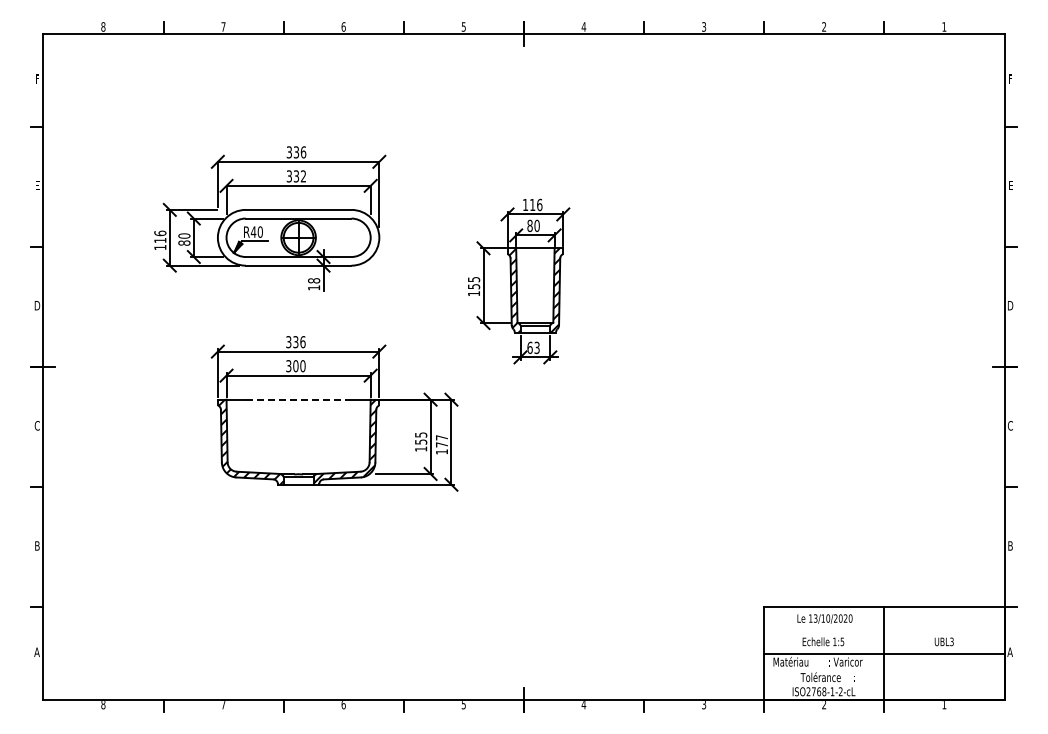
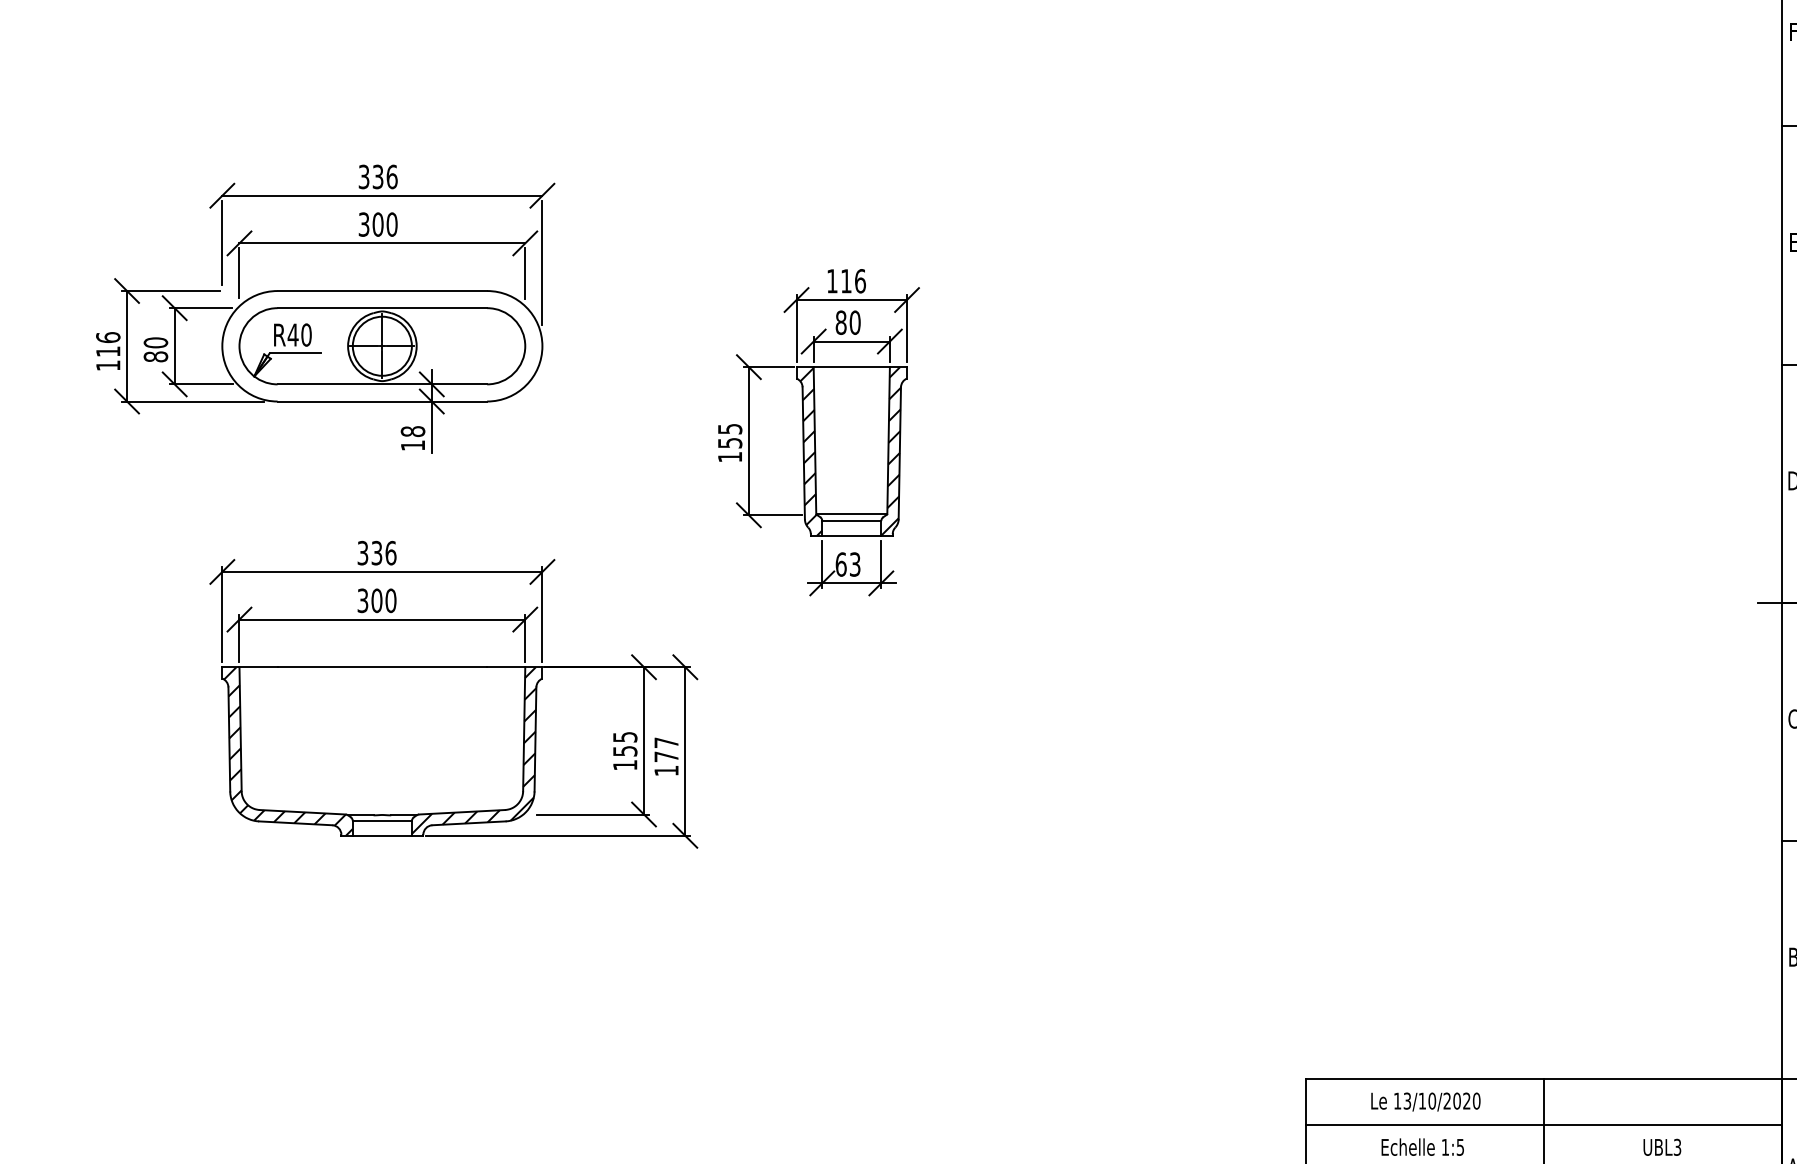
text: (299, 176) -> (384, 224), 332 -> 300
line: (298, 399) -> (382, 666), dashed -> solid
line: (884, 630) -> (1543, 1124), added

